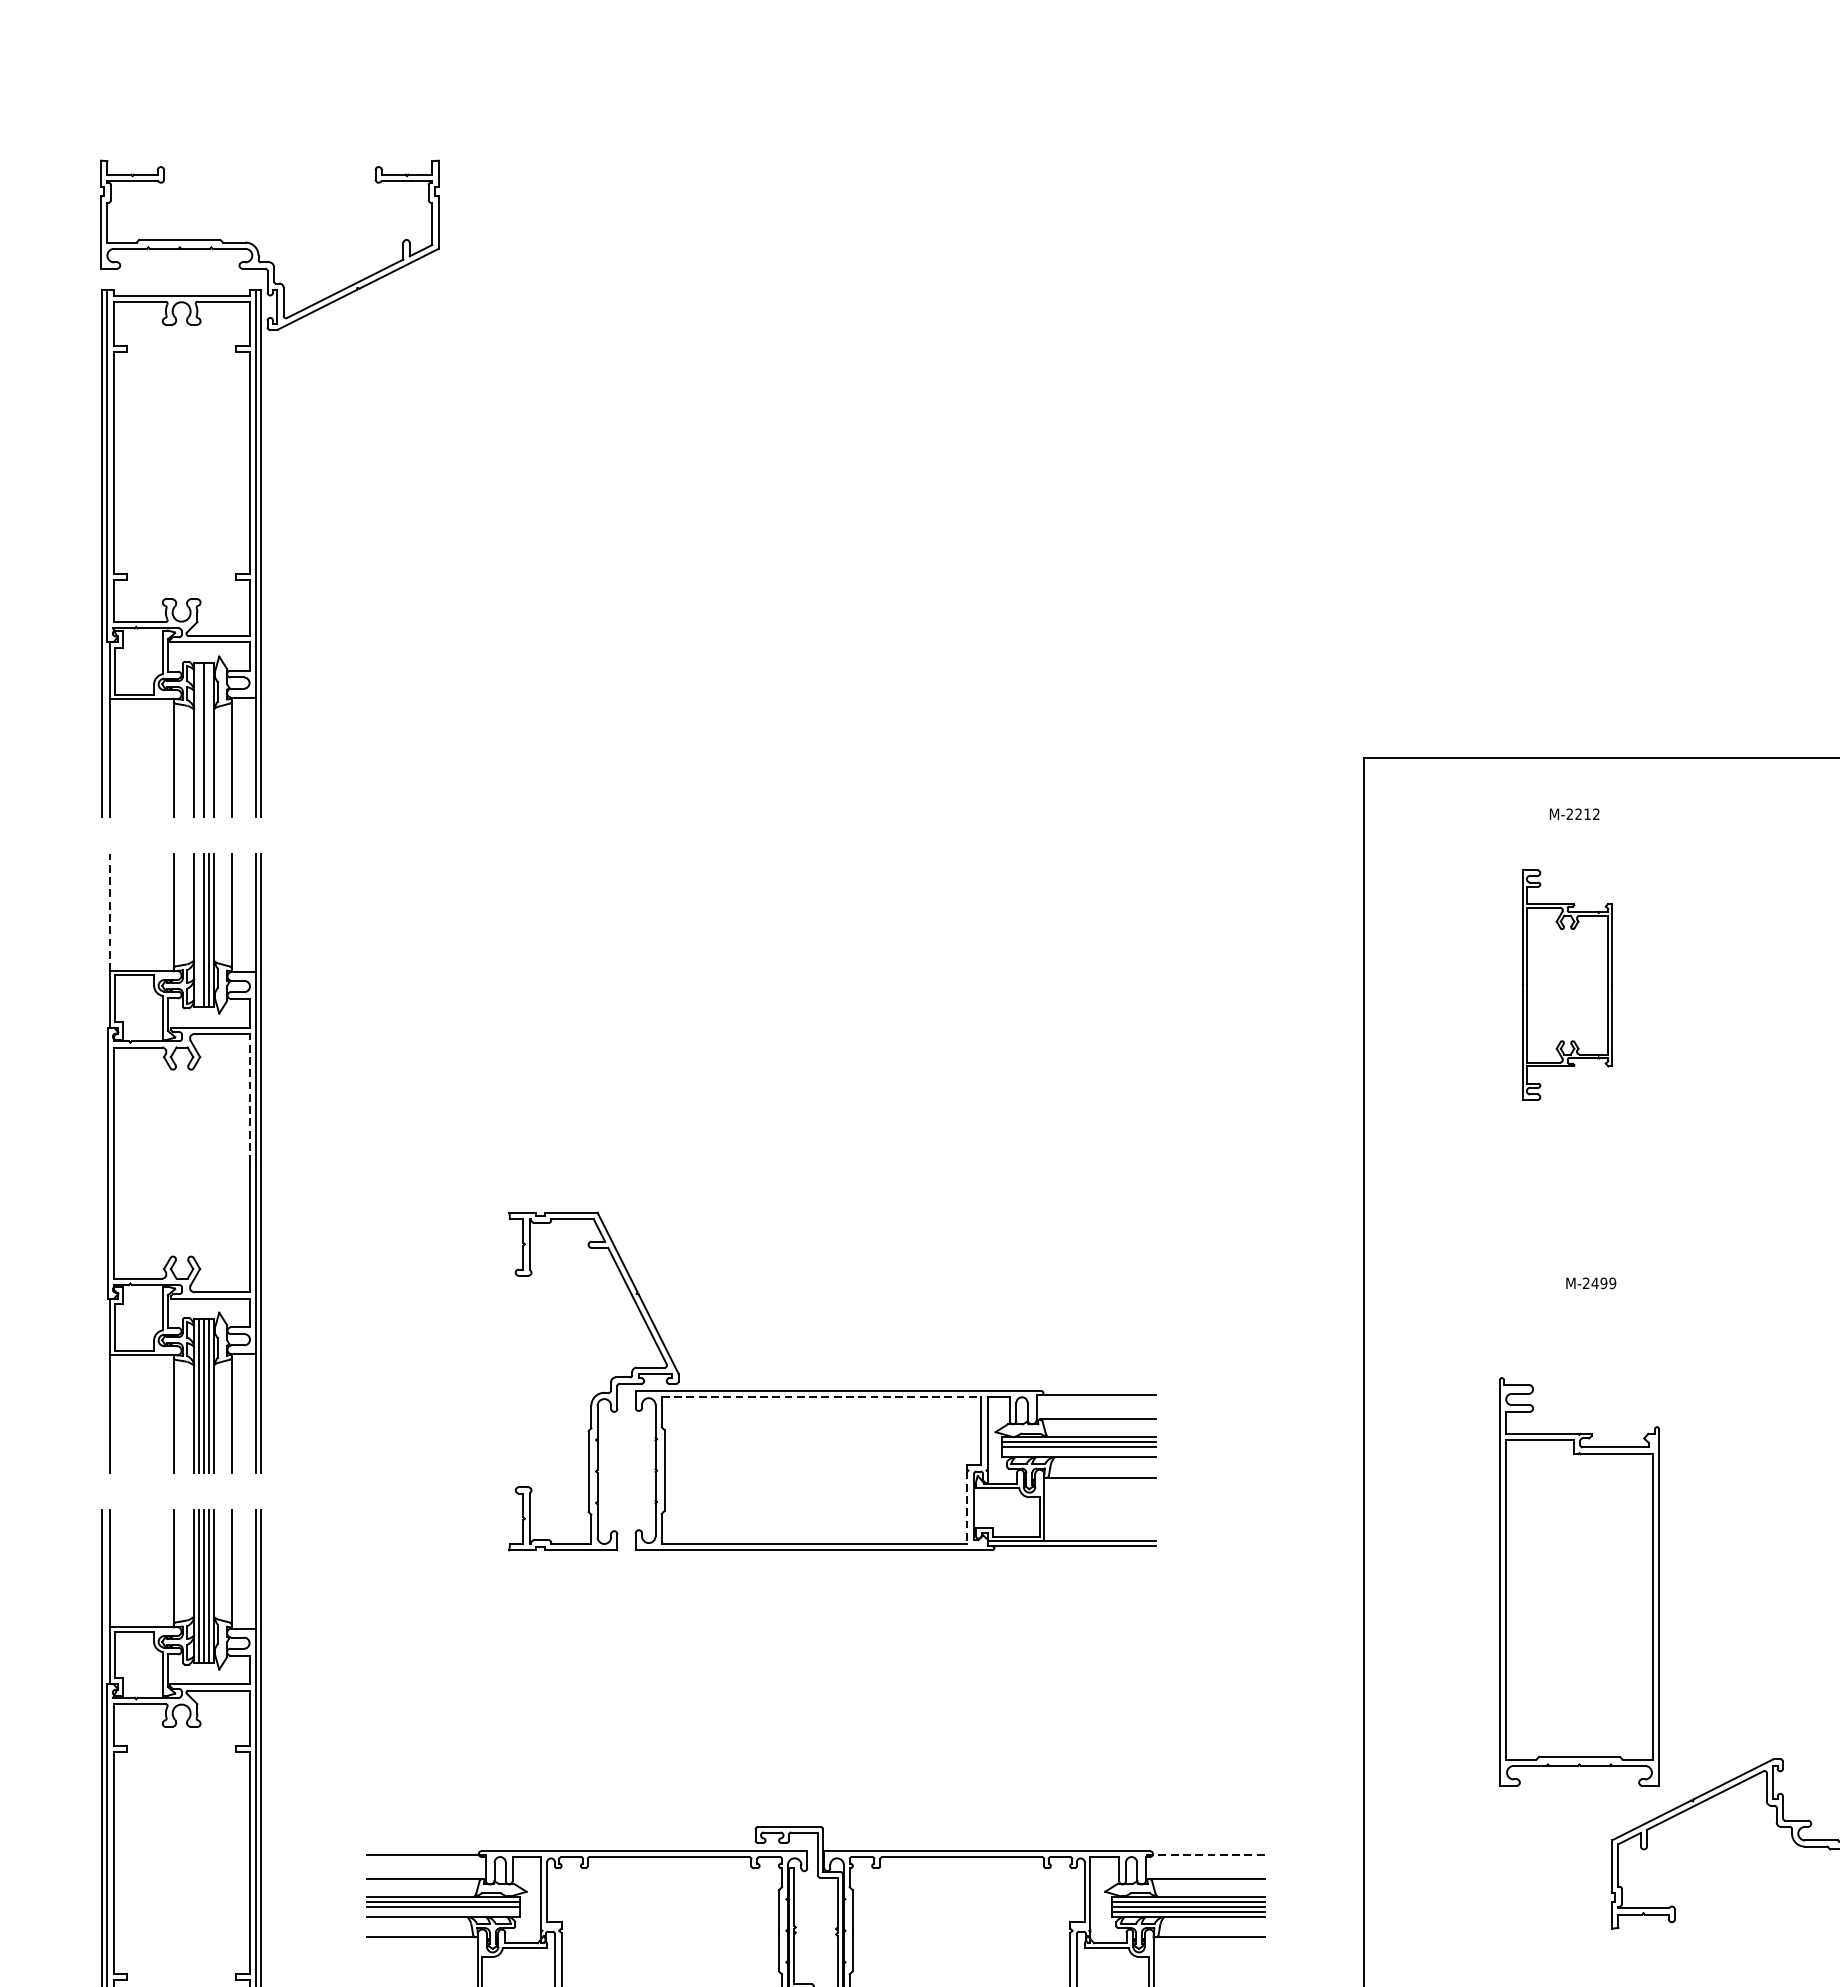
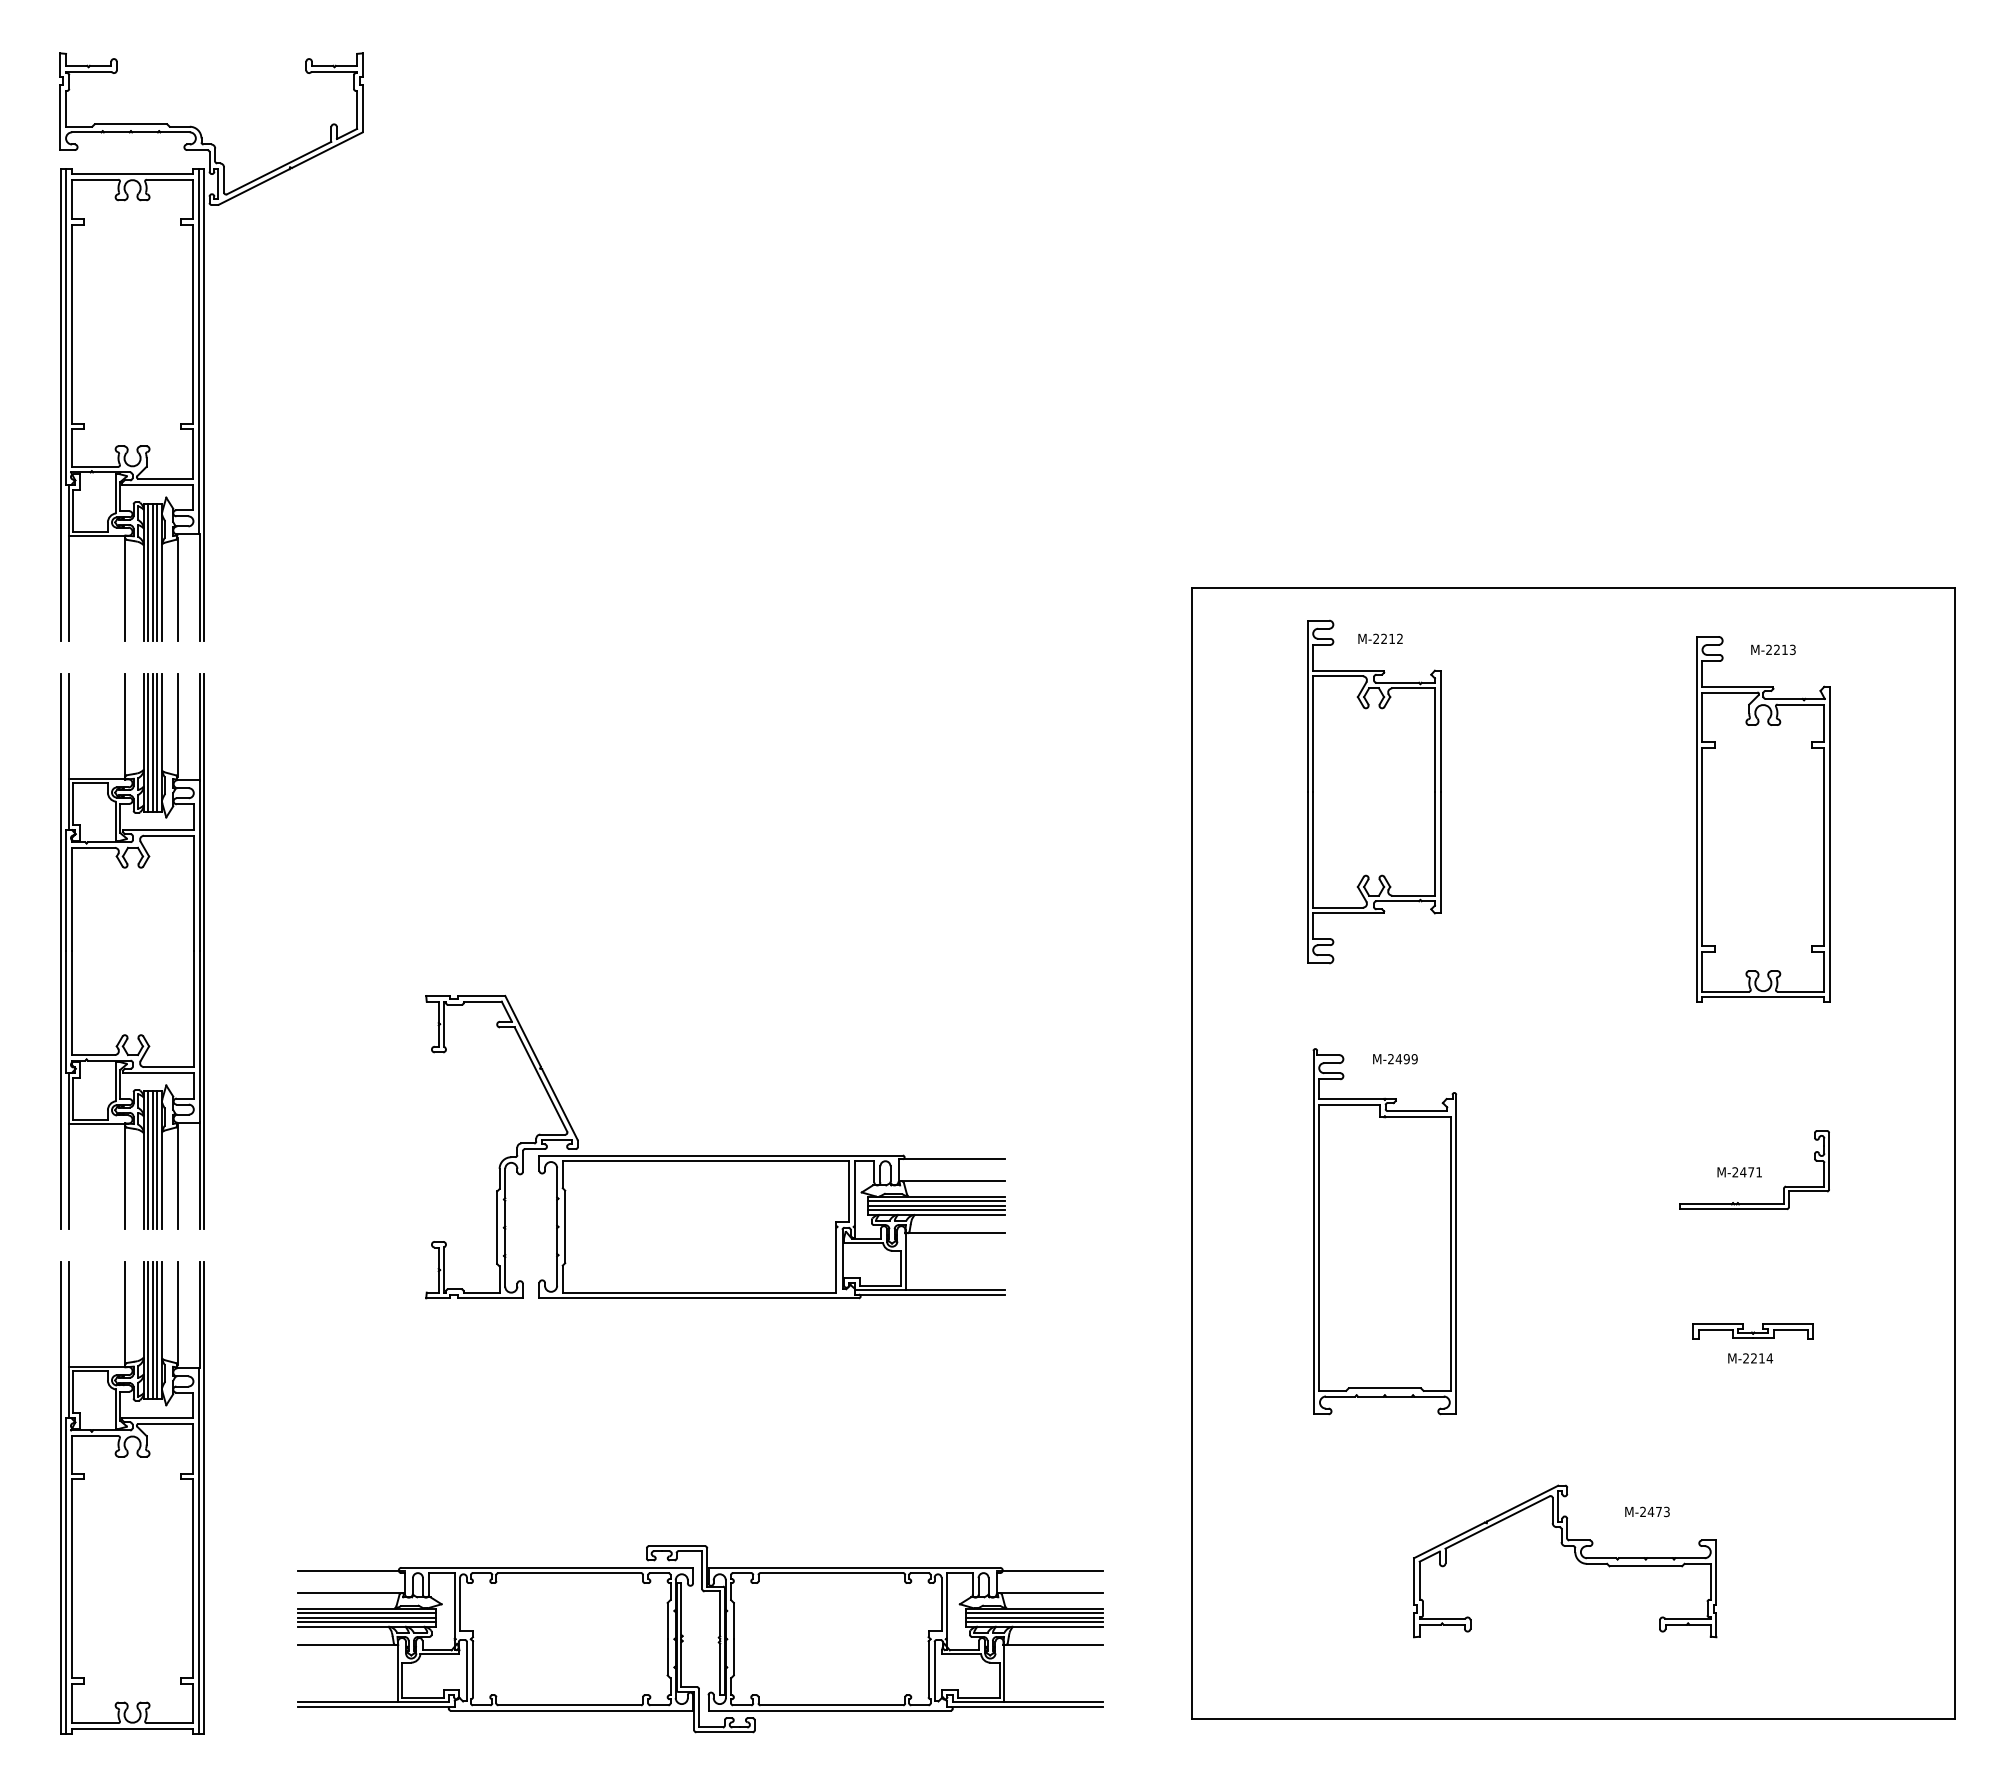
line: (199, 740) -> (148, 572), added
line: (209, 740) -> (157, 572), added
line: (110, 912) -> (68, 726), dashed -> solid
line: (199, 929) -> (148, 742), added
part: (1567, 984) -> (1374, 791), size x1.67
line: (249, 1098) -> (193, 893), dashed -> solid
line: (102, 1163) -> (61, 951), added
line: (822, 1397) -> (706, 1161), dashed -> solid
line: (1078, 1452) -> (936, 1210), added
line: (967, 1508) -> (836, 1260), dashed -> solid
part: (1579, 1581) -> (1384, 1231), moved
line: (1206, 1855) -> (1050, 1571), dashed -> solid
line: (442, 1912) -> (366, 1622), added

